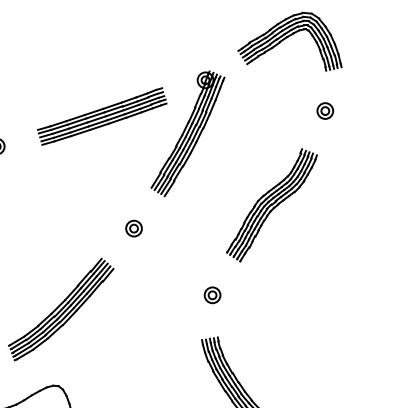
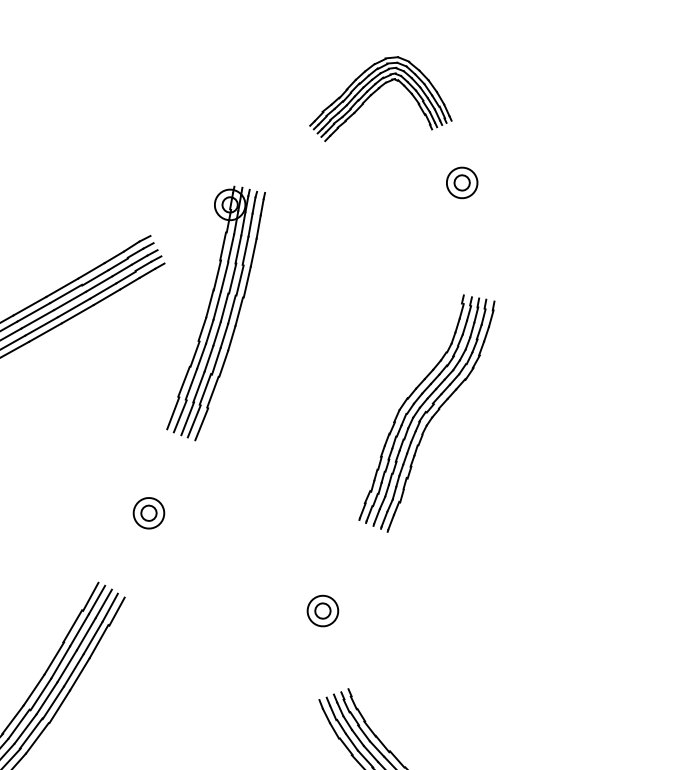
part: (289, 41) -> (375, 100), size x0.7
part: (325, 110) -> (462, 181), moved
part: (271, 205) -> (426, 413), moved

